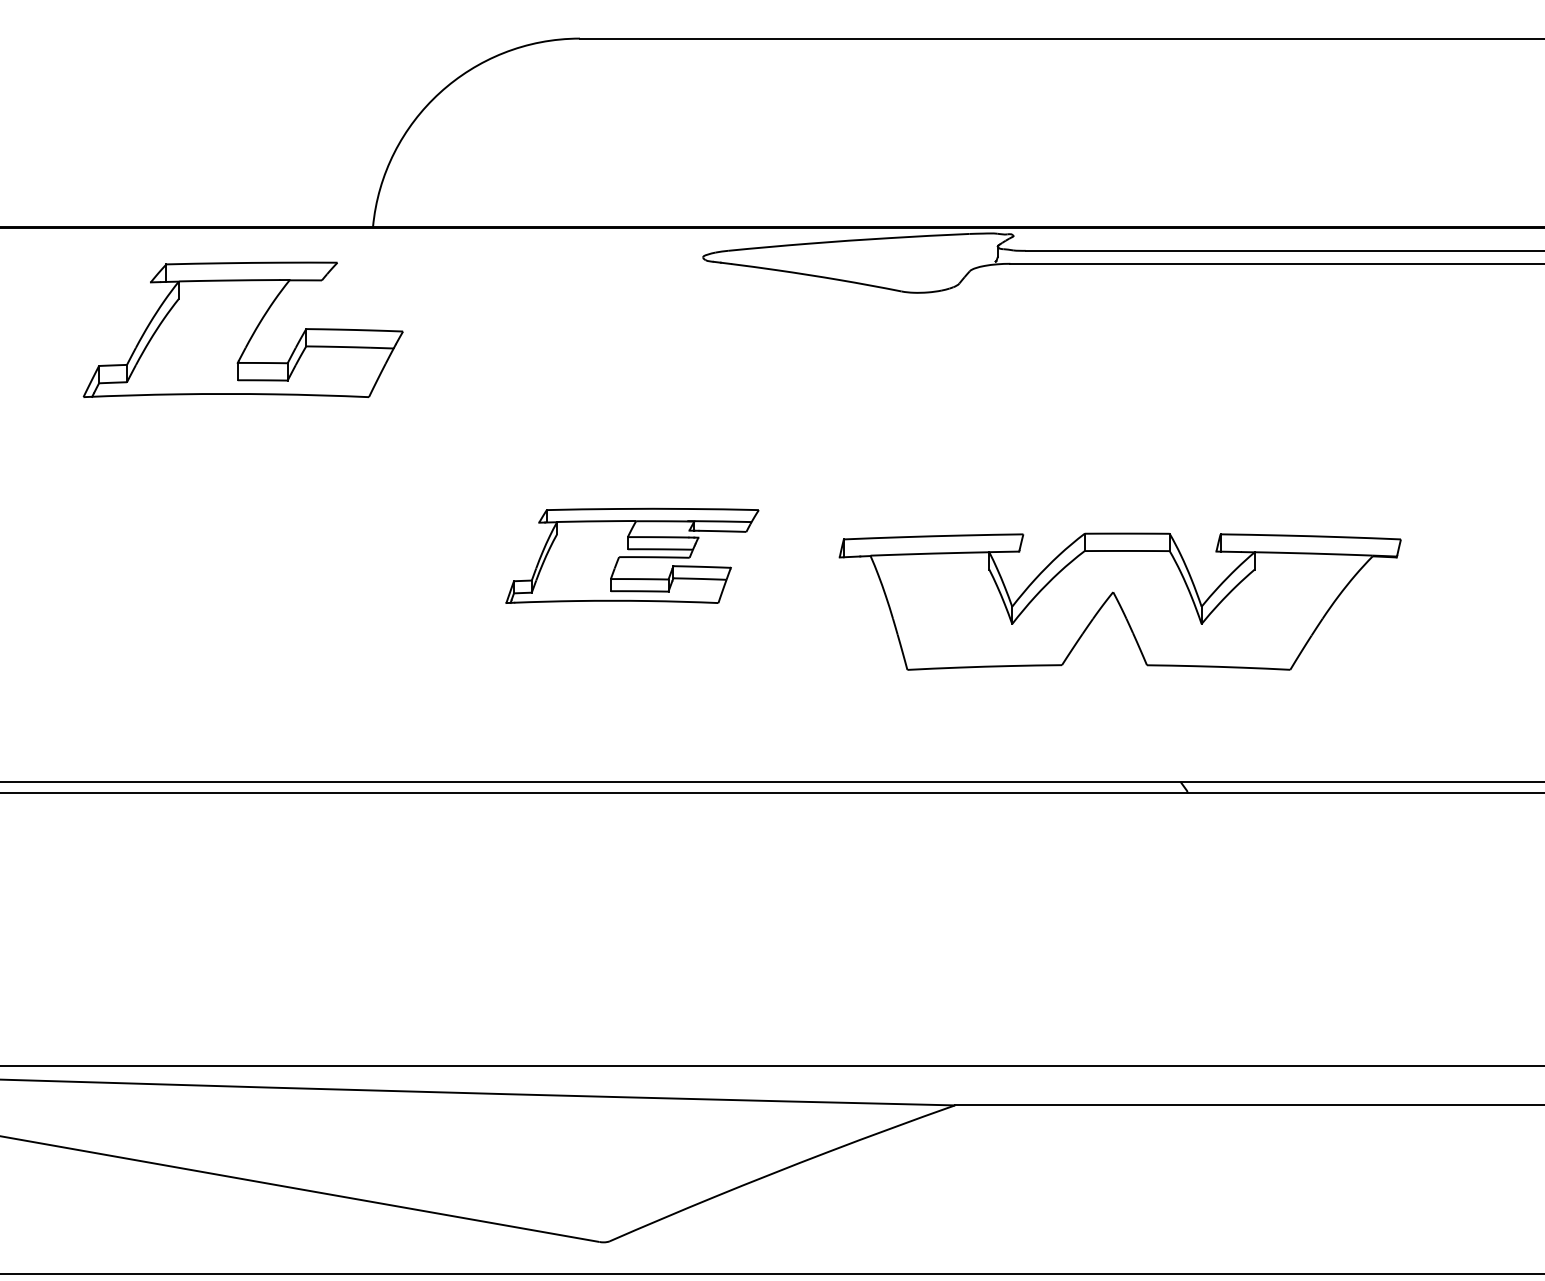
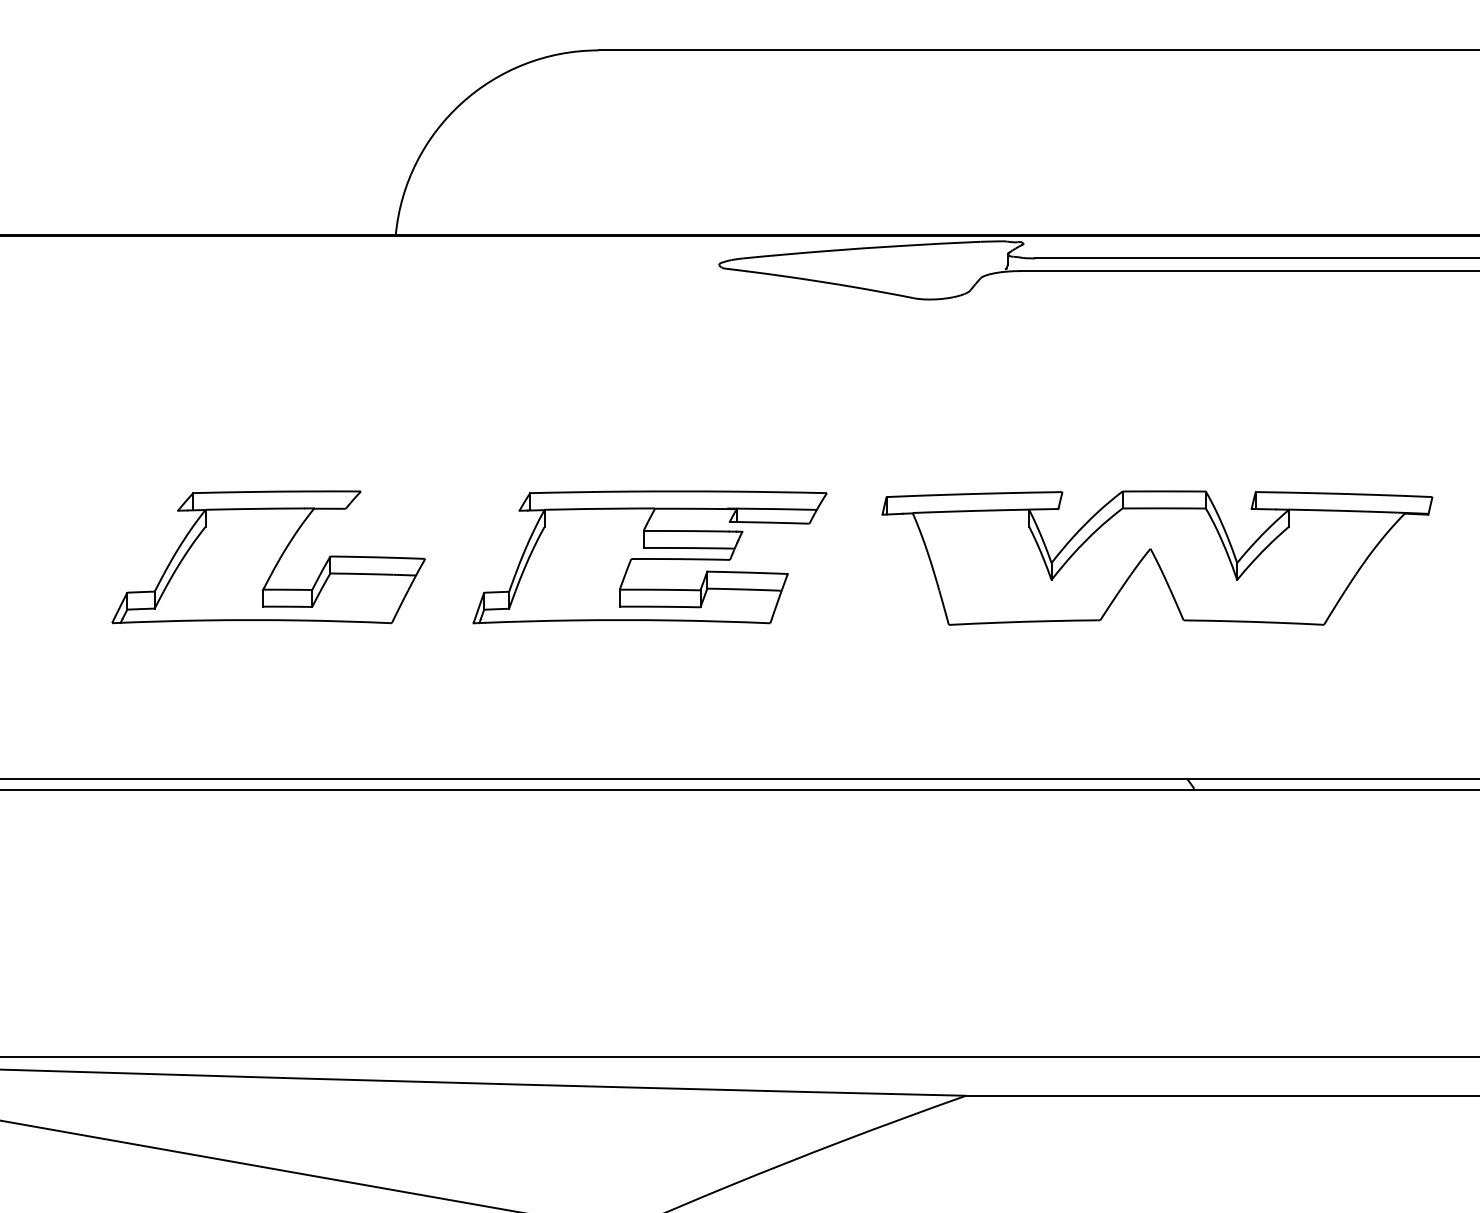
part: (242, 329) -> (267, 556), moved
part: (632, 555) -> (650, 556), size x1.43
part: (1119, 601) -> (1156, 557), moved

